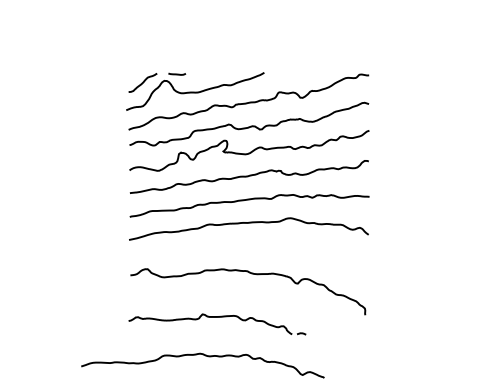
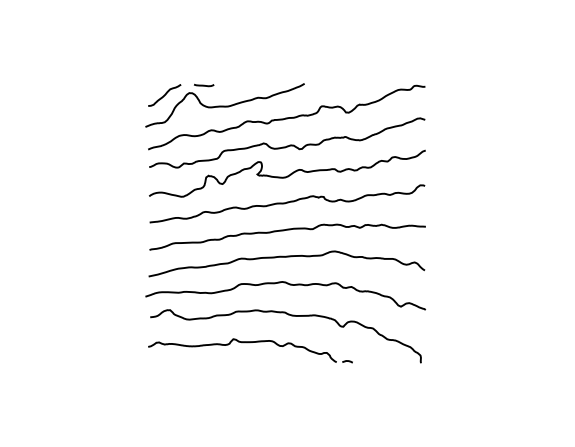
part: (217, 317) -> (250, 342), moved
curve: (205, 356) -> (288, 285), moved

